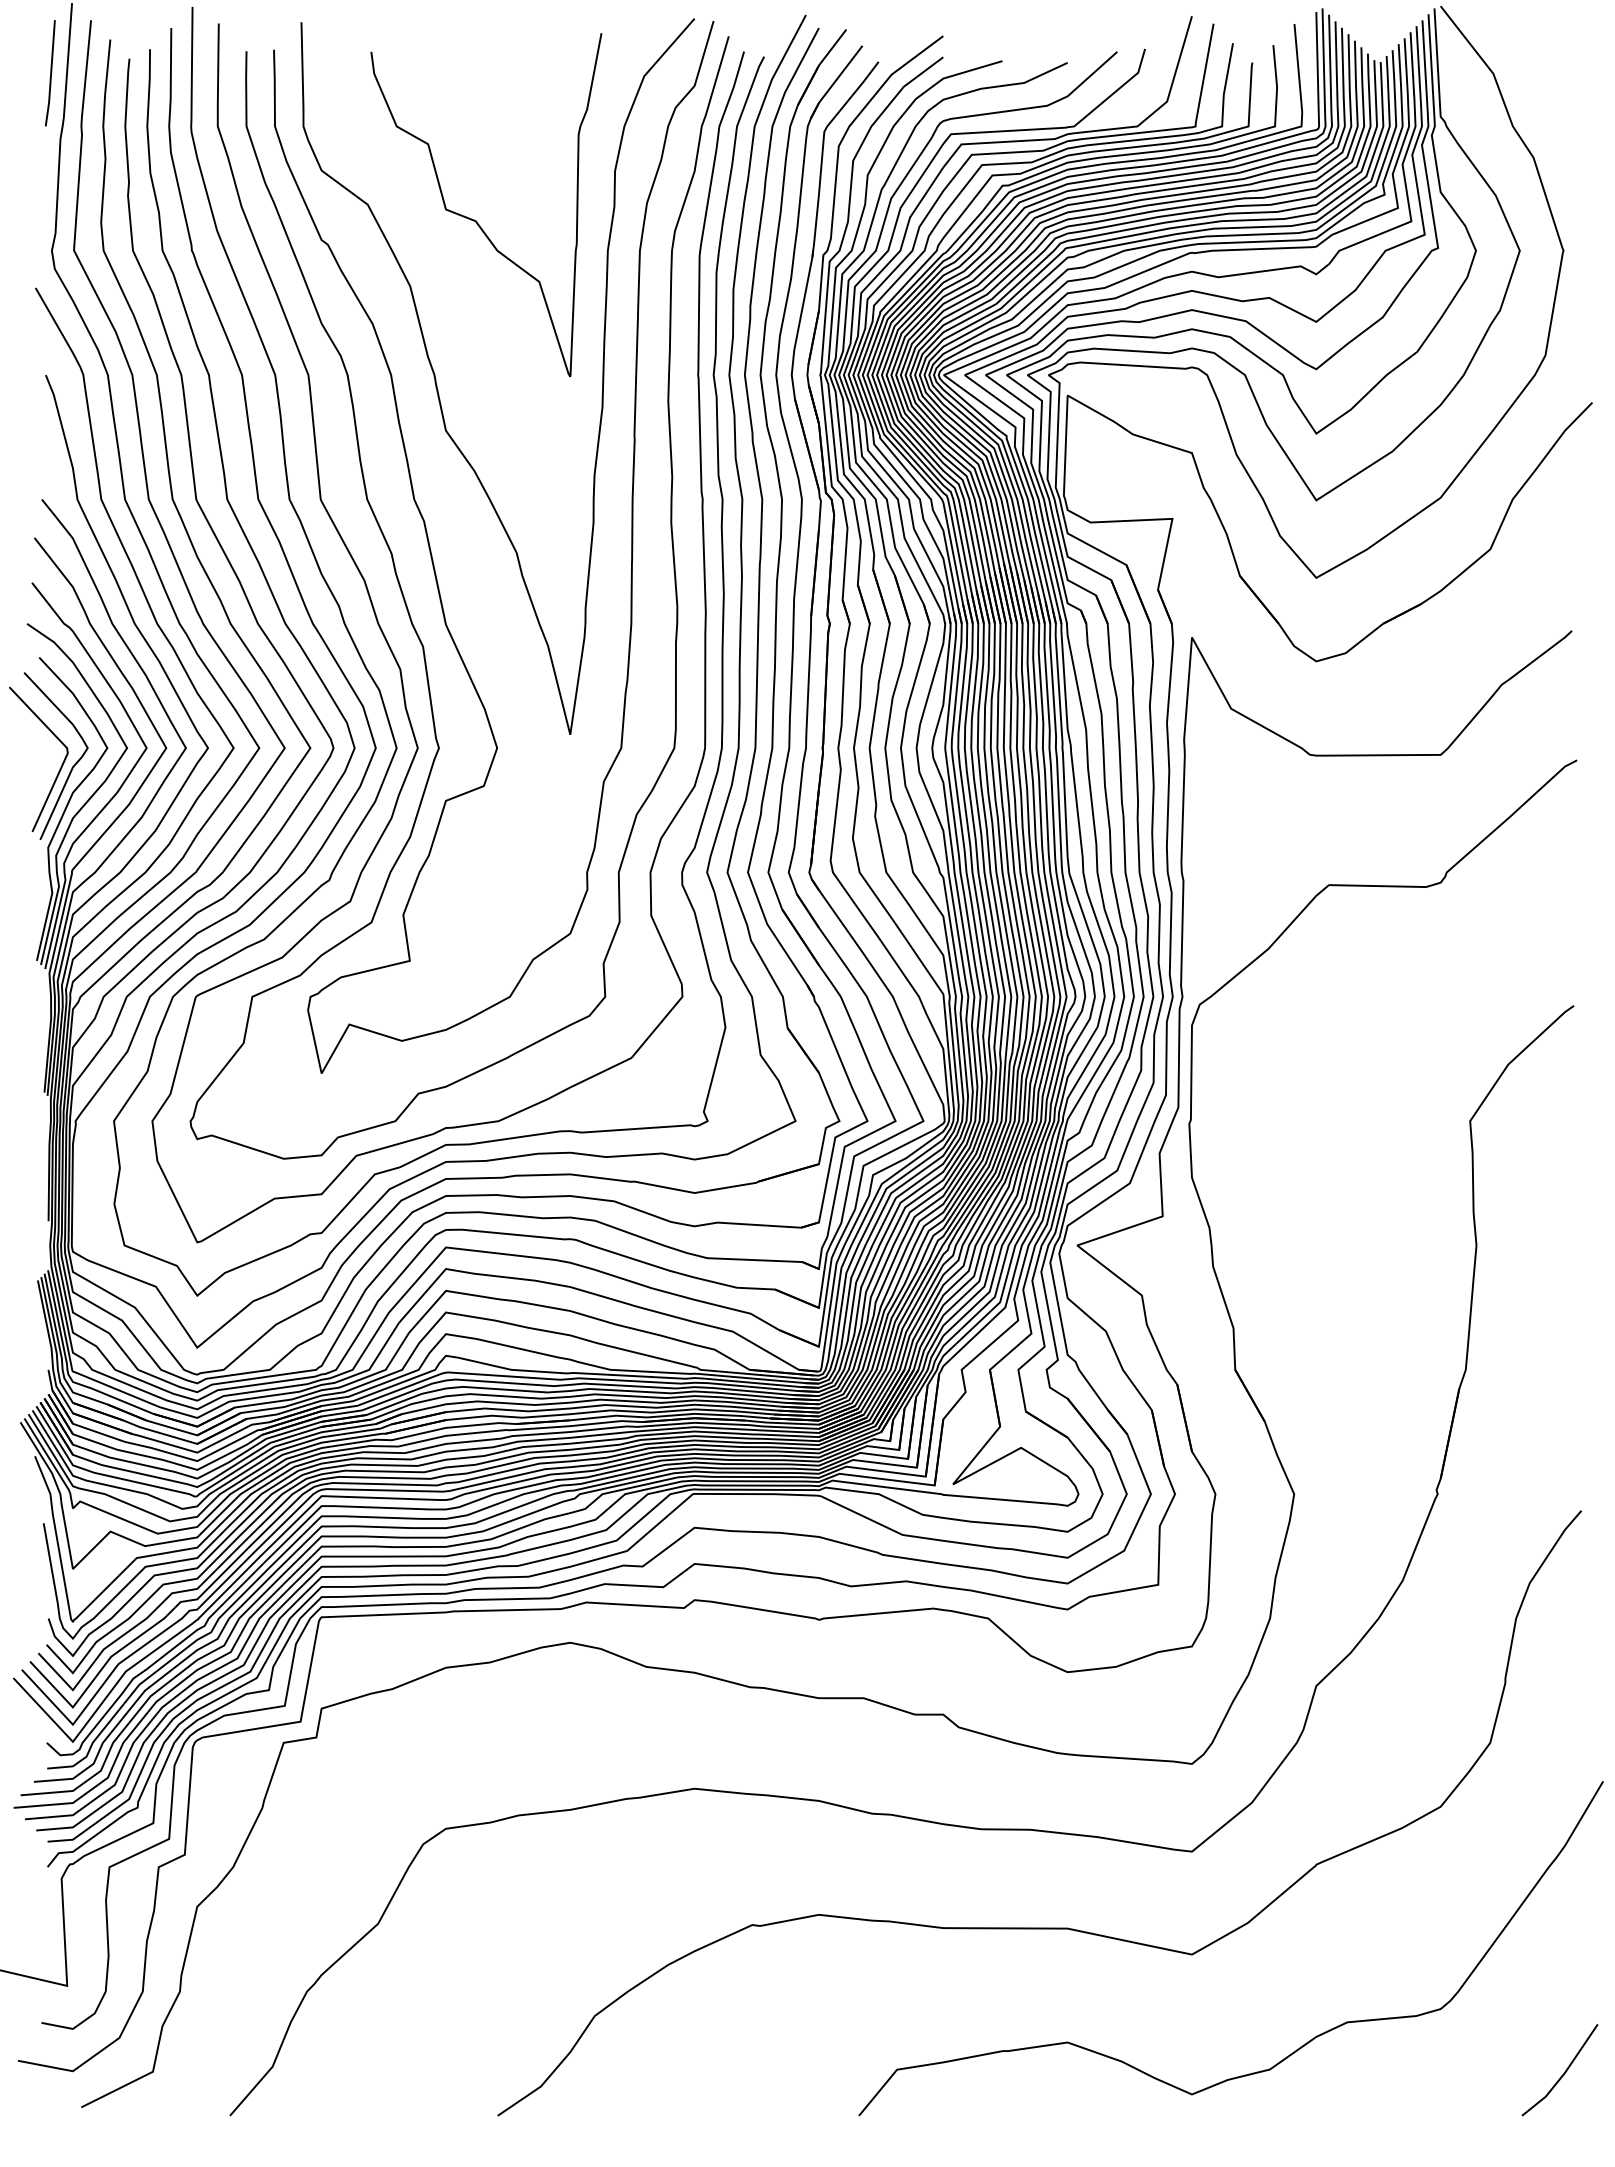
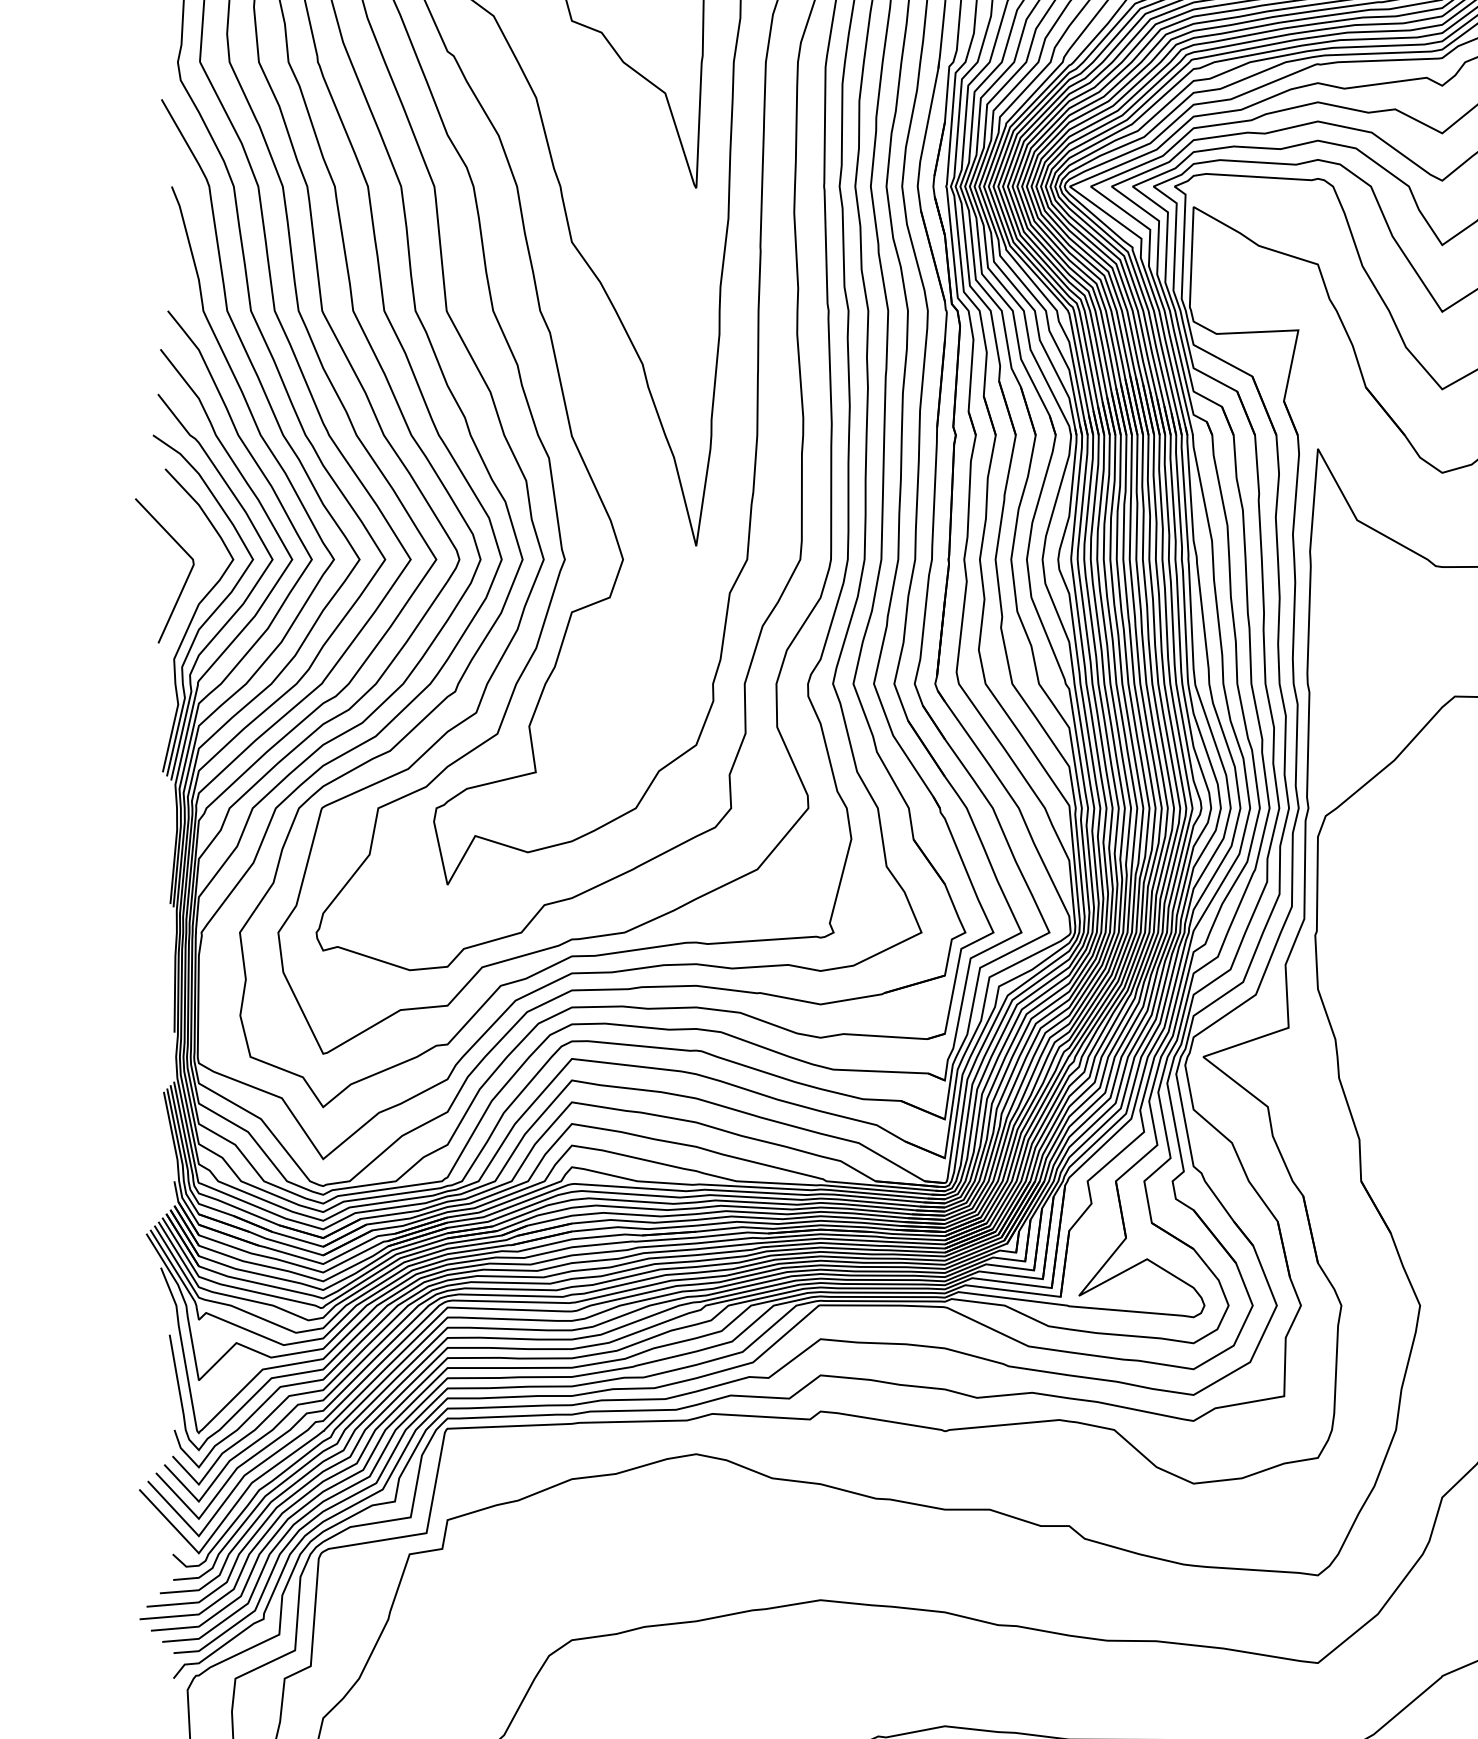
curve: (71, 767) -> (197, 578), removed

